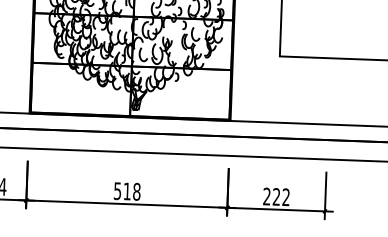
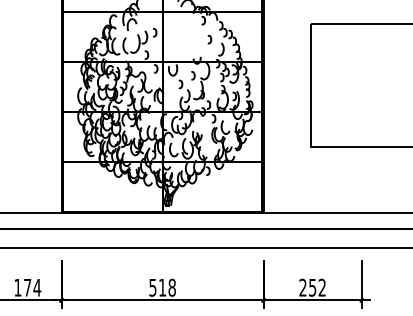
text: (276, 196) -> (312, 287), 222 -> 252

